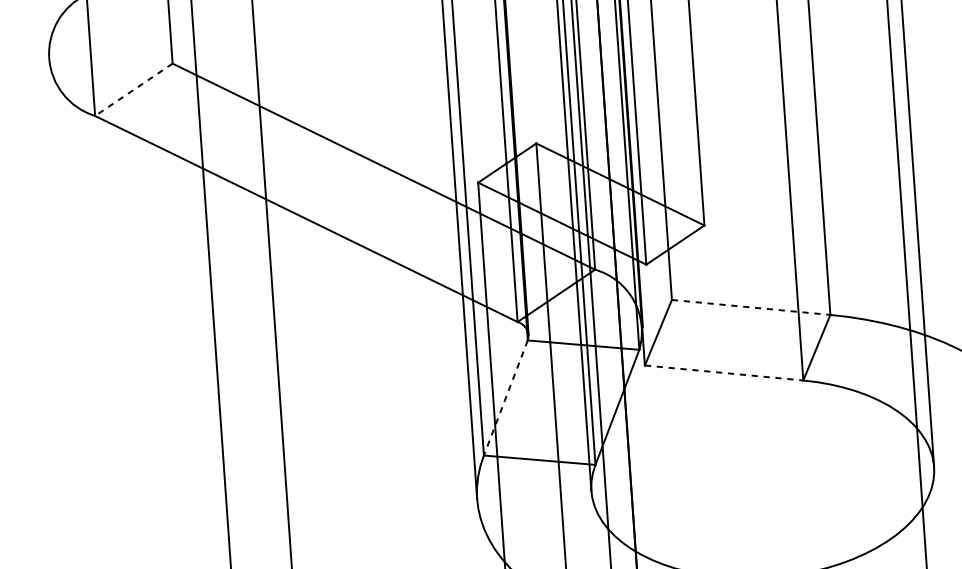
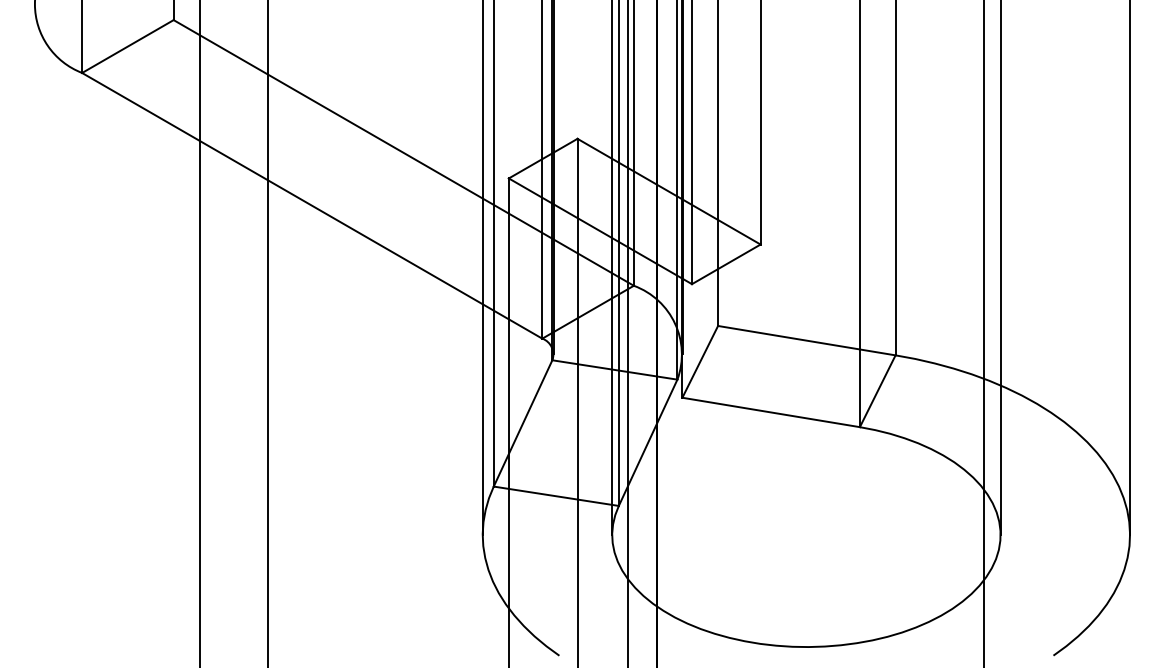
line: (133, 89) -> (127, 46), dashed -> solid
line: (750, 307) -> (806, 340), dashed -> solid
line: (724, 373) -> (771, 412), dashed -> solid
line: (506, 398) -> (523, 423), dashed -> solid

